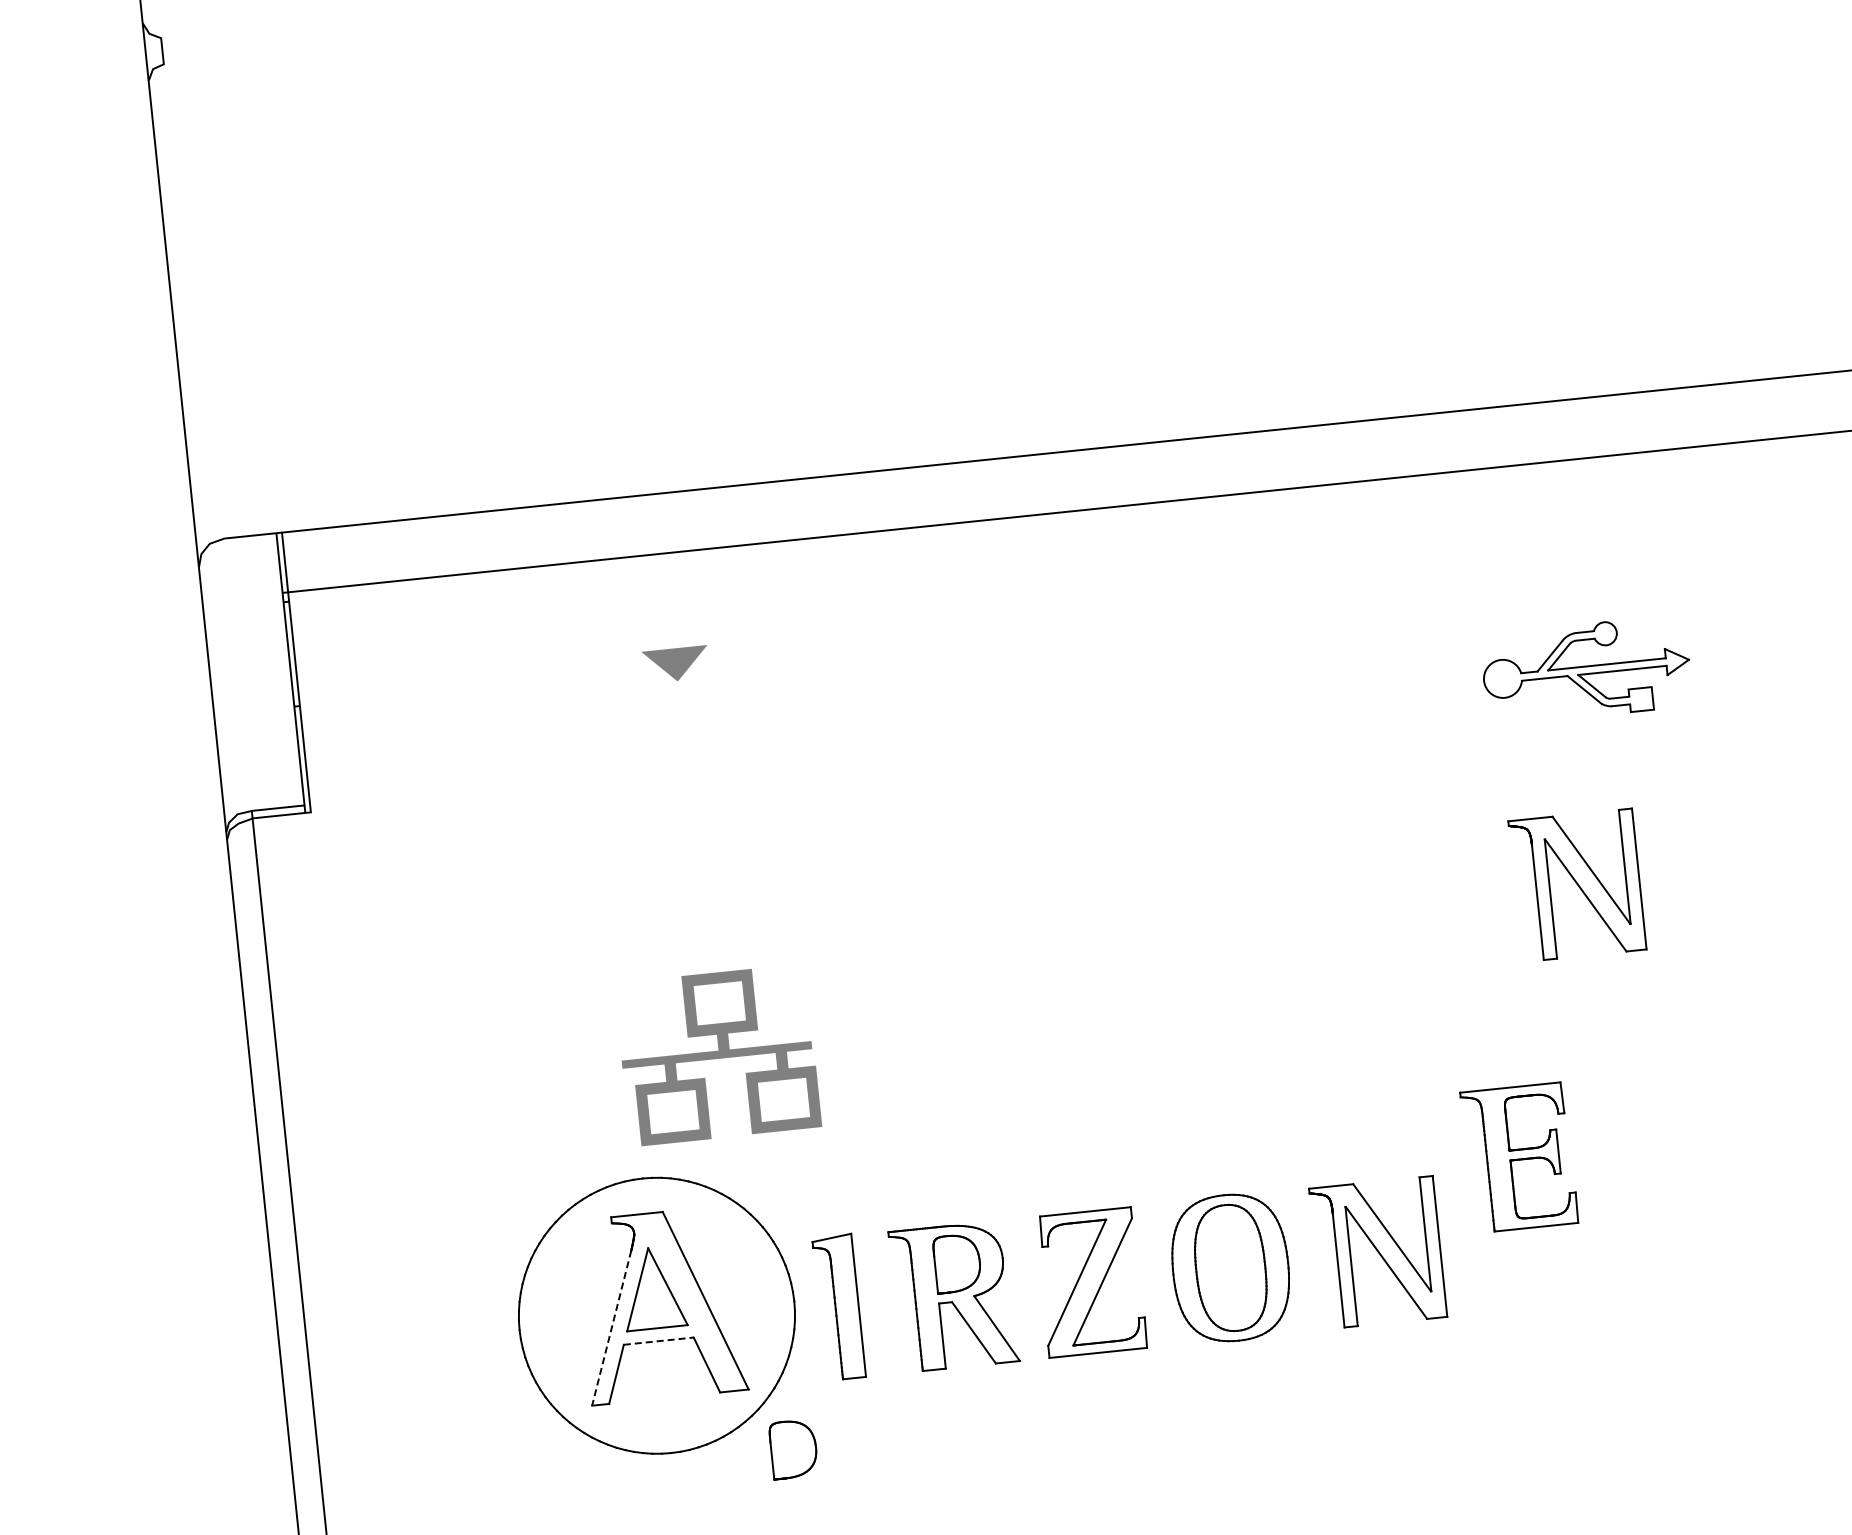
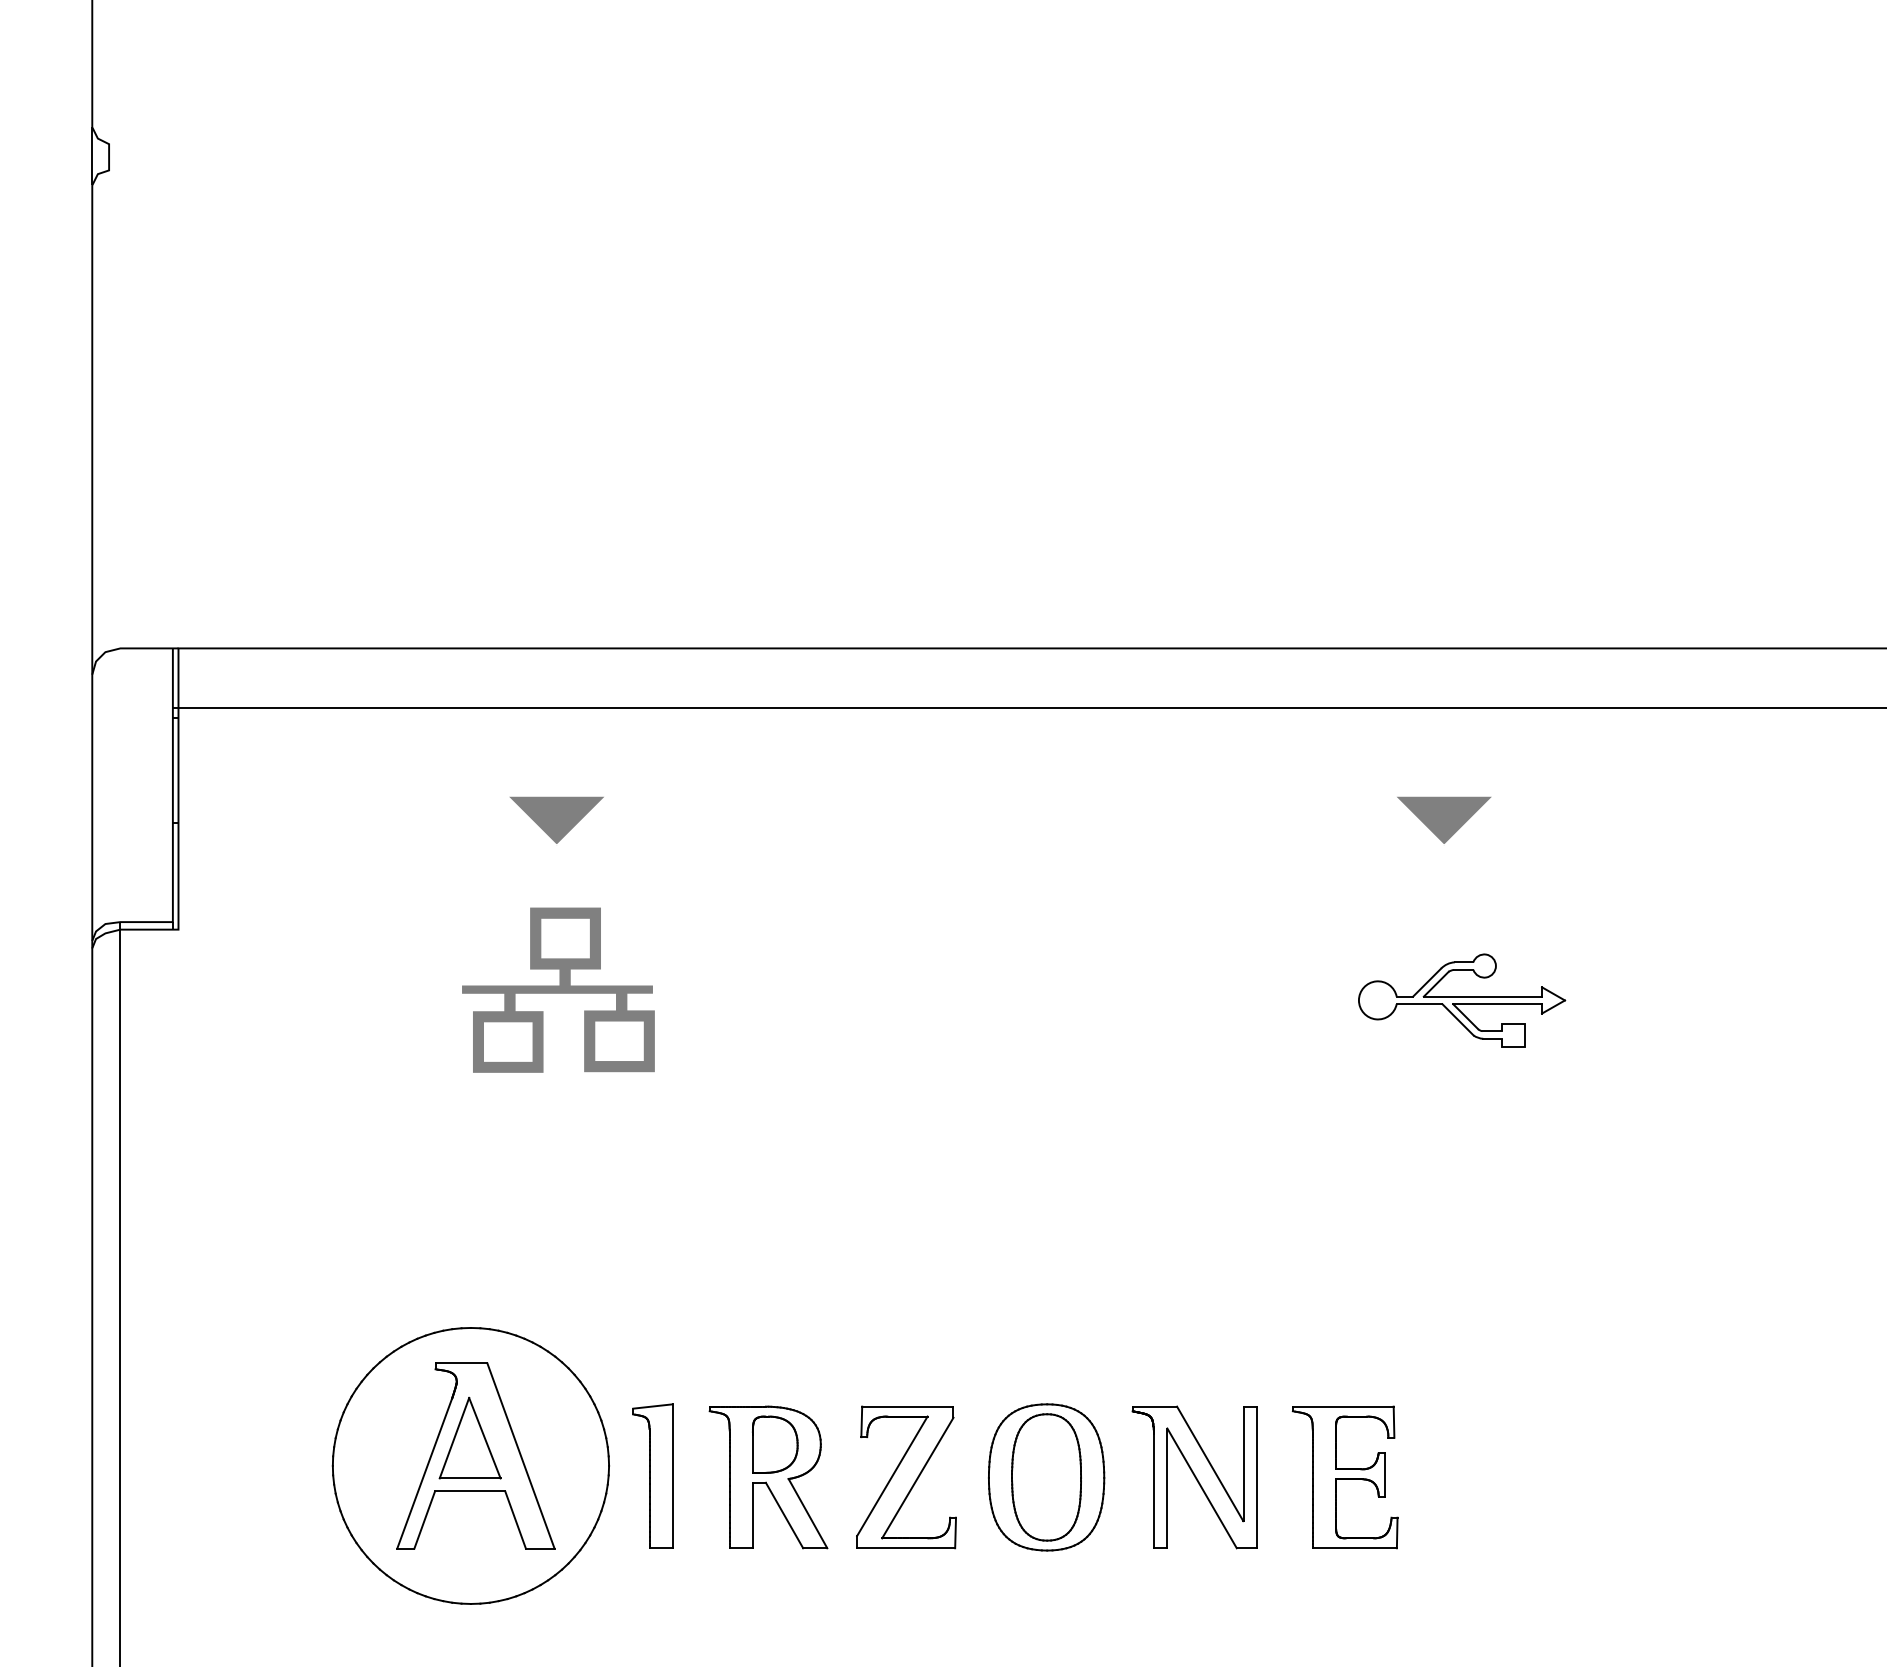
part: (1557, 573) -> (1443, 820), added
part: (675, 664) -> (556, 820), size x1.43
part: (1587, 670) -> (1462, 1000), moved
part: (1577, 885) -> (1430, 1132), removed
part: (717, 1054) -> (558, 989), moved
part: (1518, 1157) -> (1344, 1477), moved
line: (611, 1328) -> (424, 1473), dashed -> solid
line: (659, 1341) -> (470, 1491), dashed -> solid
part: (793, 1448) -> (593, 1612), removed

